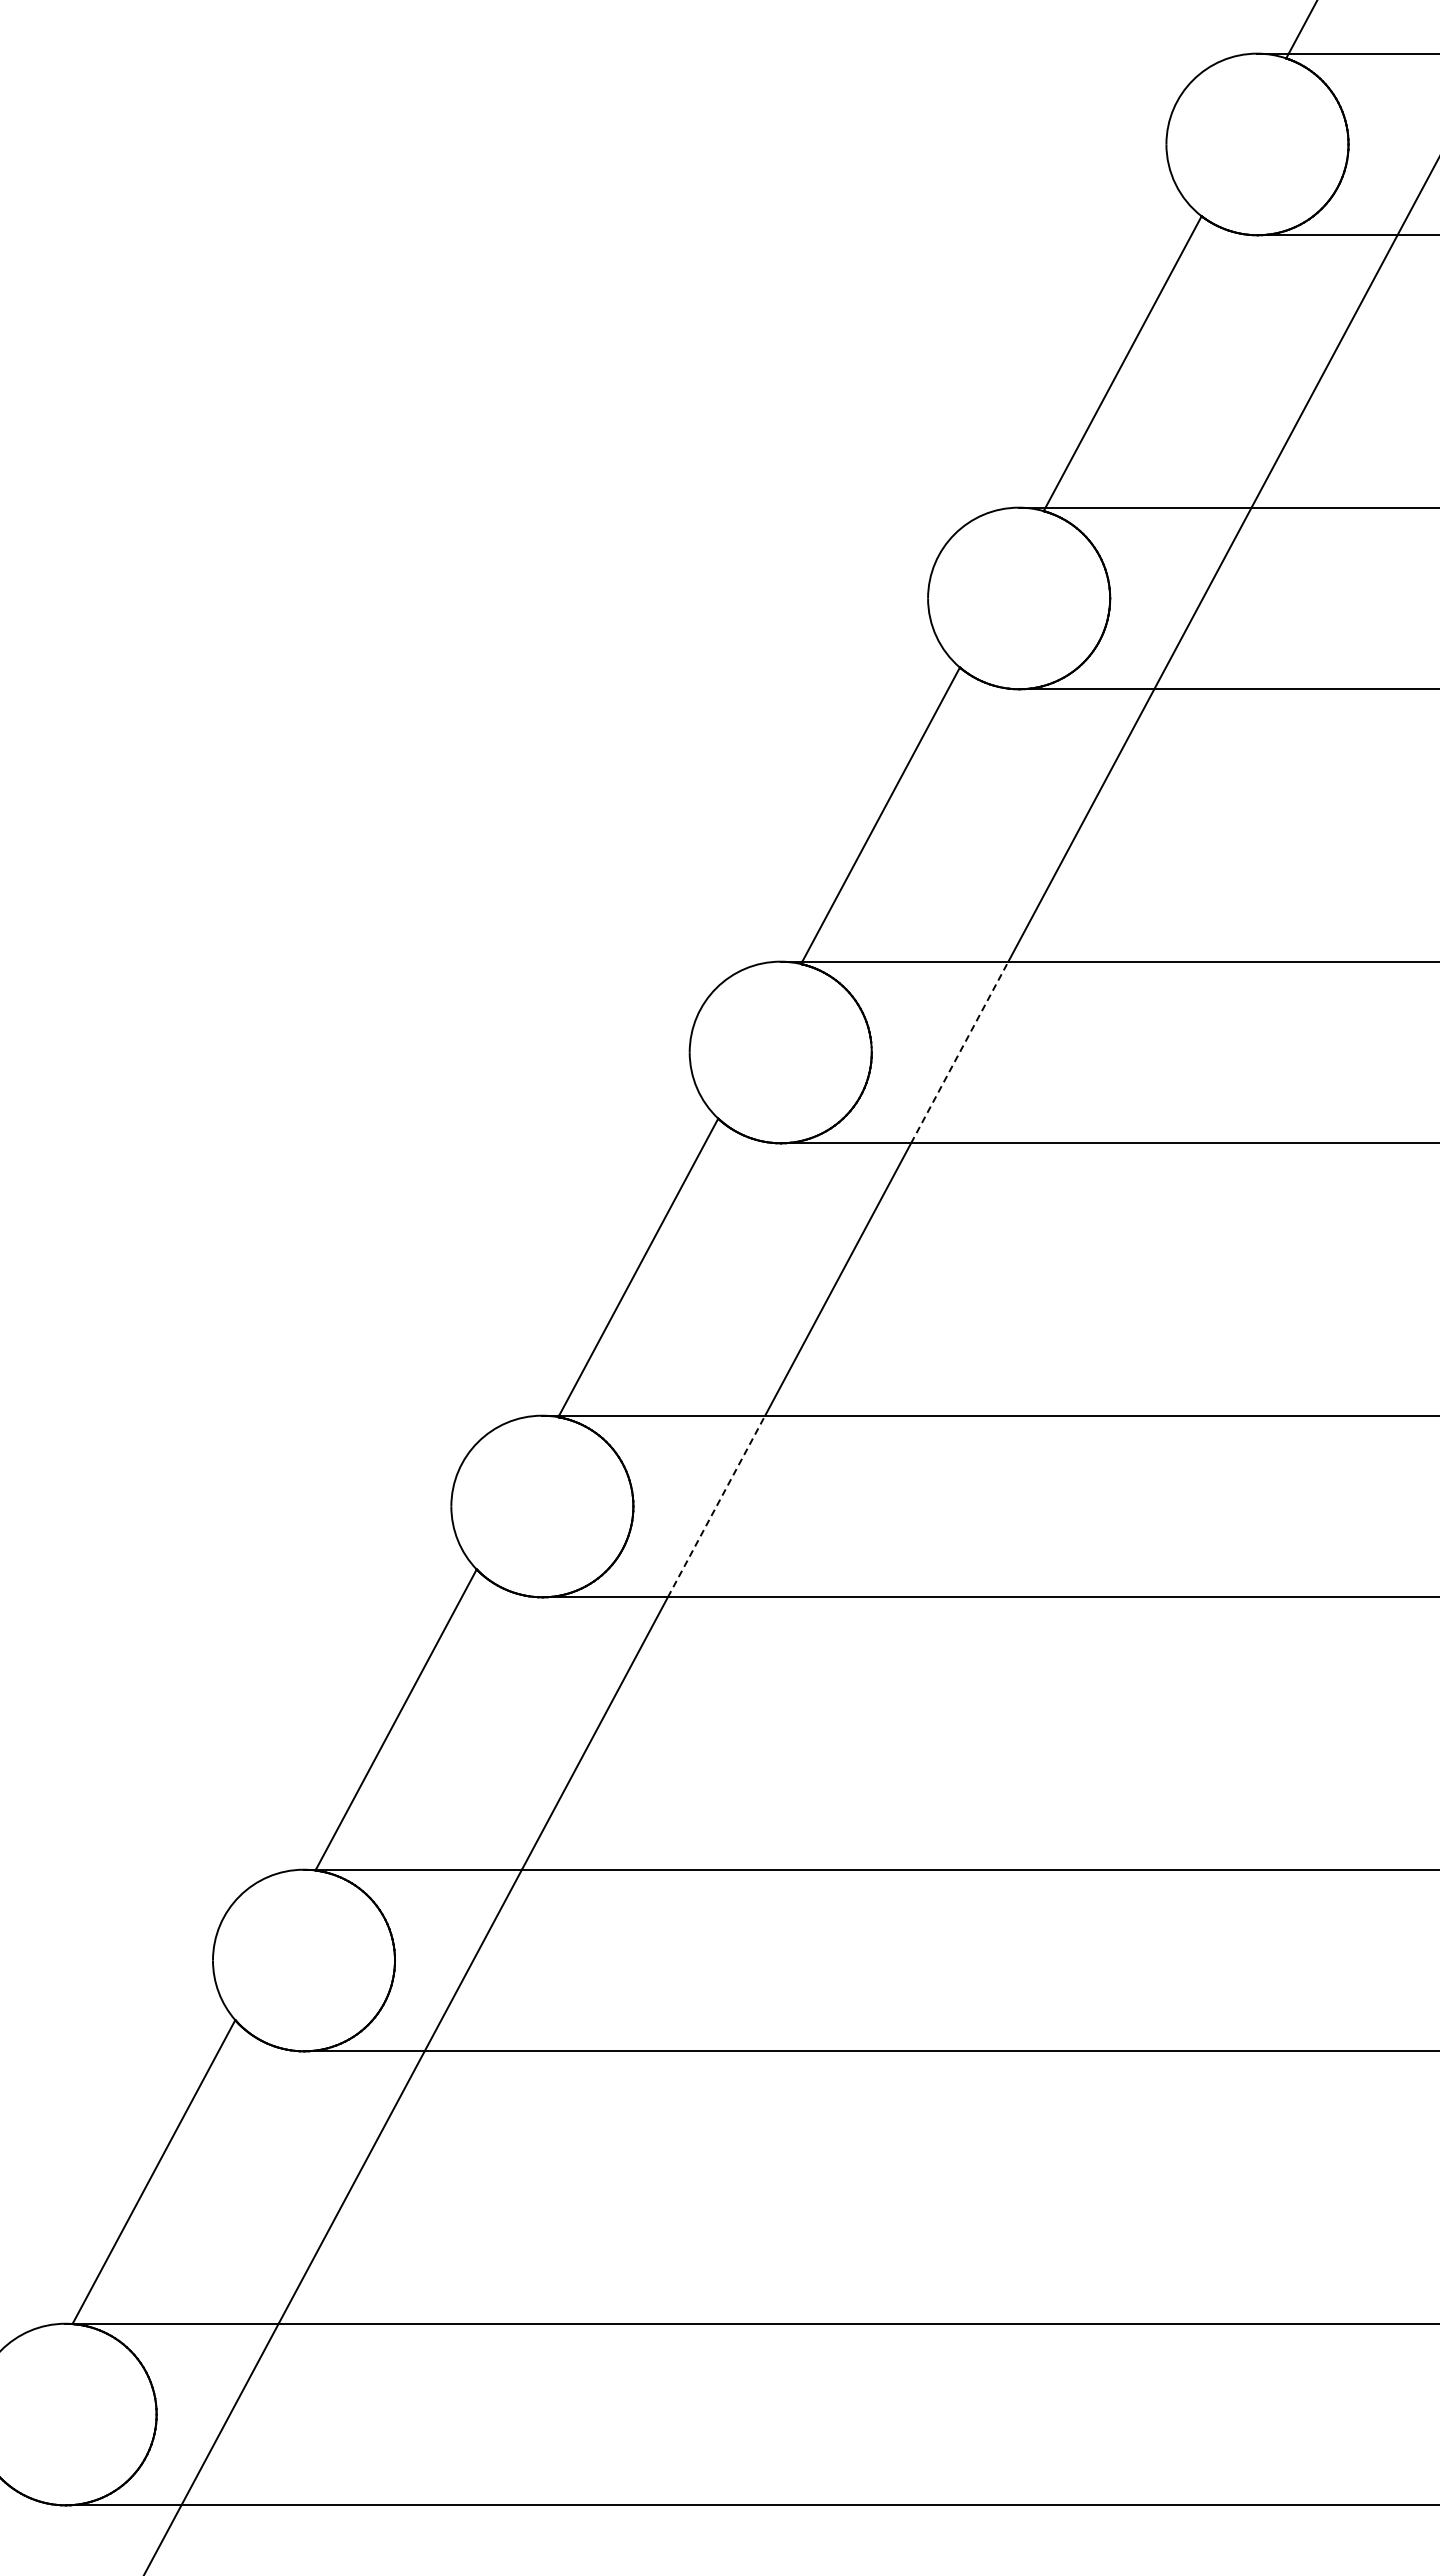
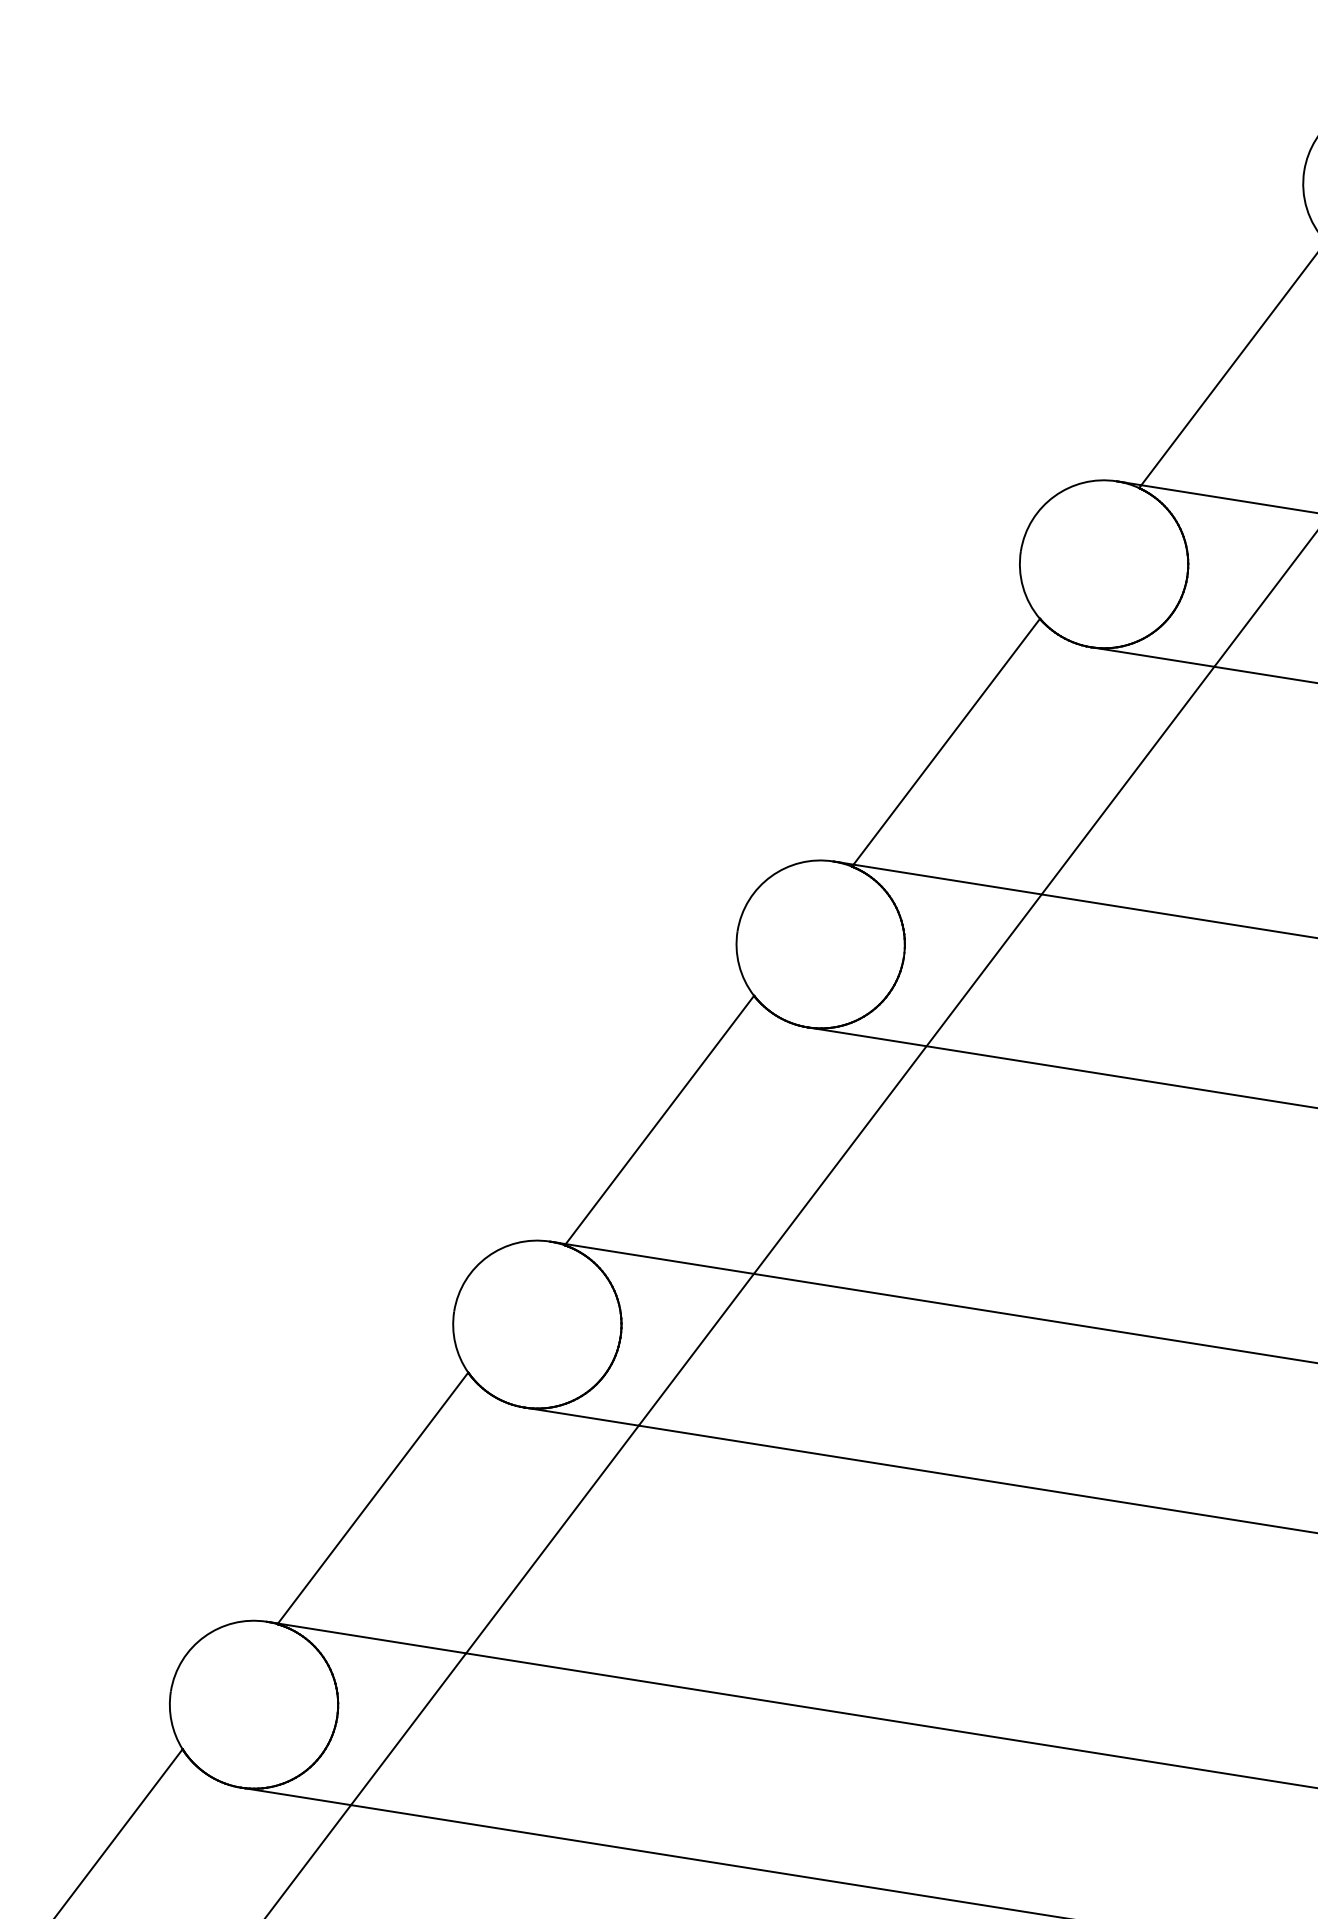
line: (959, 1052) -> (983, 970), dashed -> solid
line: (716, 1506) -> (696, 1349), dashed -> solid

